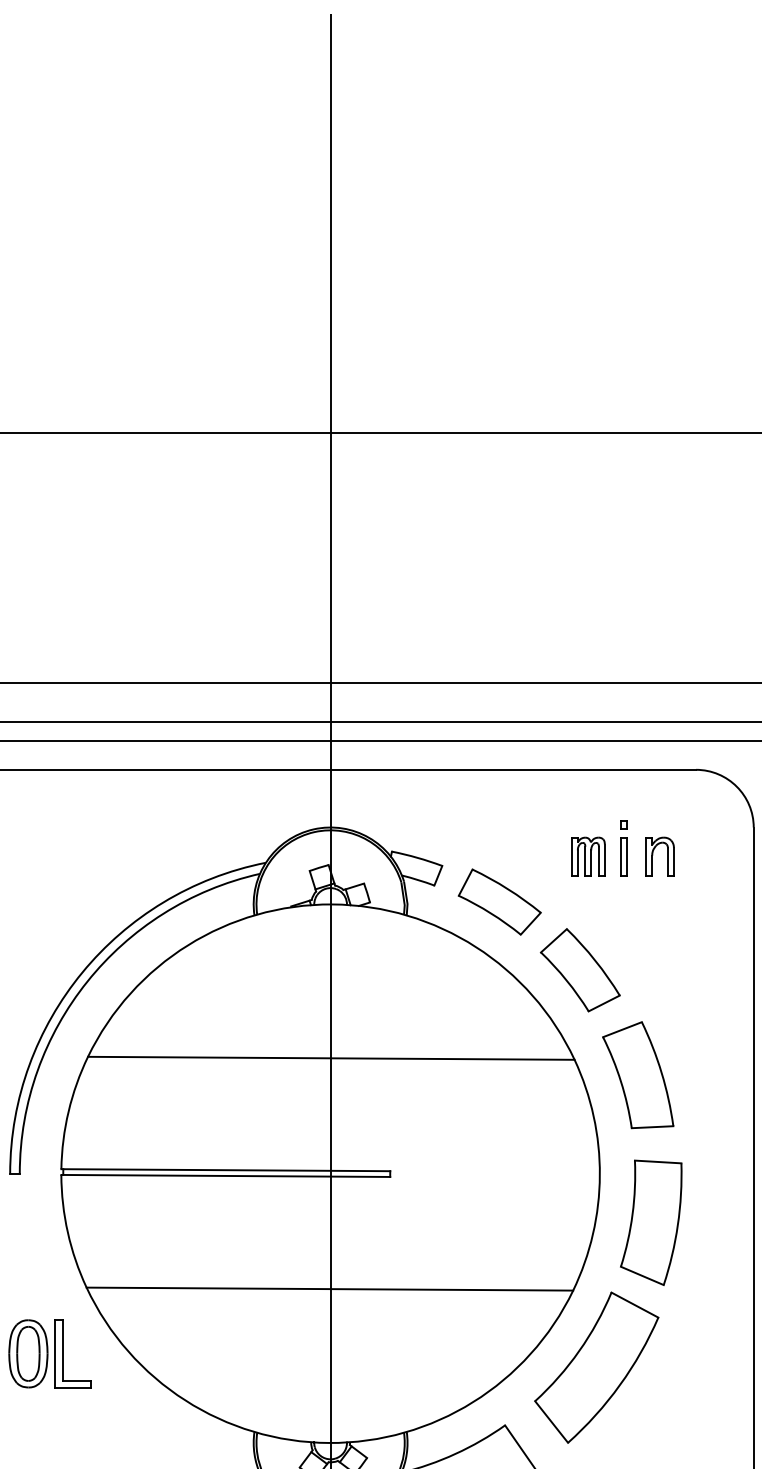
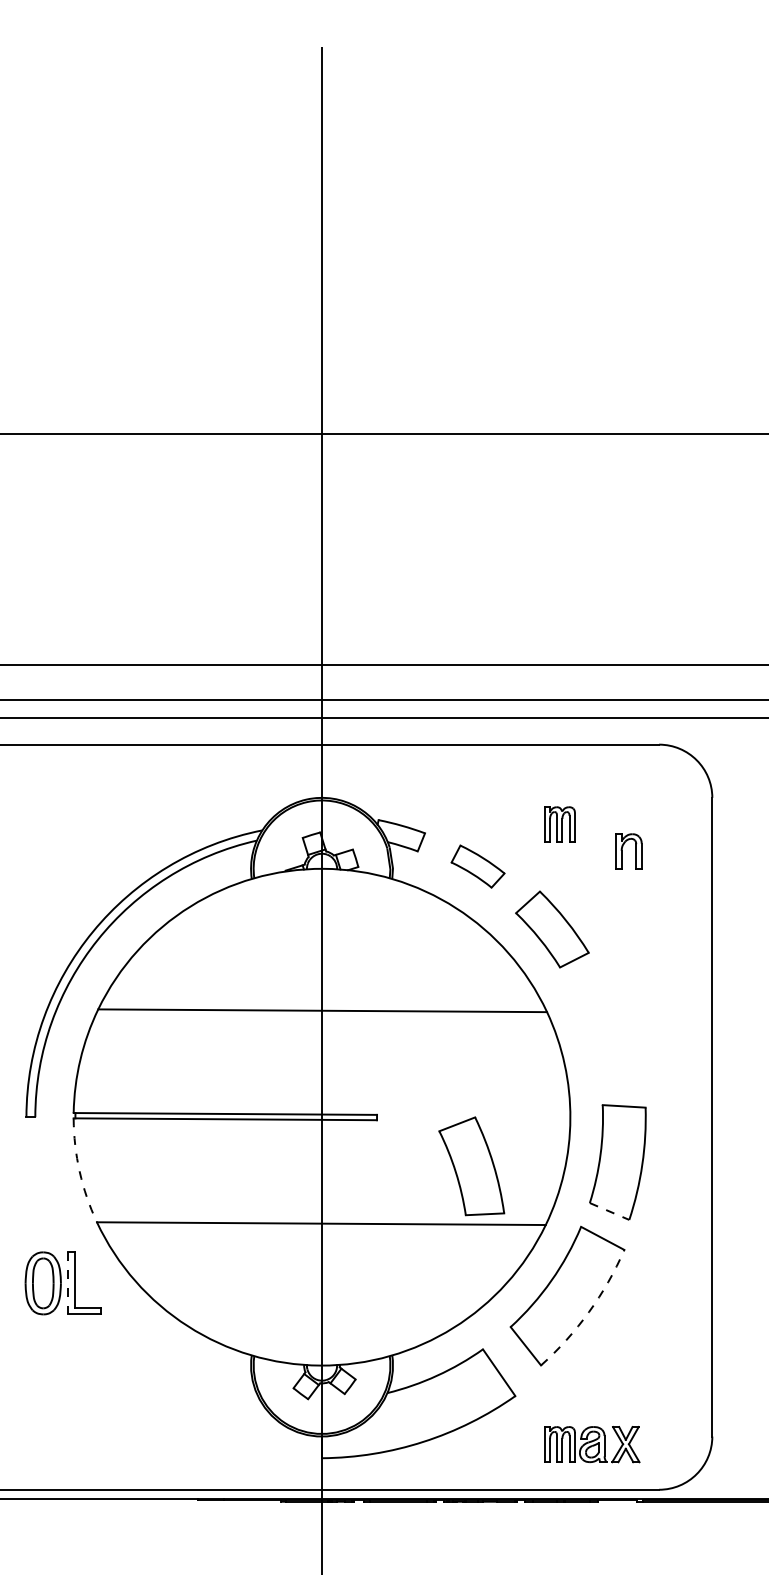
part: (623, 847) -> (592, 816), removed
part: (659, 856) -> (628, 851), moved
part: (499, 901) -> (477, 866), size x0.7
part: (637, 1075) -> (471, 1166), moved
arc: (67, 1232) -> (79, 1171), solid -> dashed
line: (643, 1275) -> (610, 1211), solid -> dashed
line: (54, 1352) -> (67, 1282), solid -> dashed
arc: (619, 1385) -> (588, 1312), solid -> dashed

